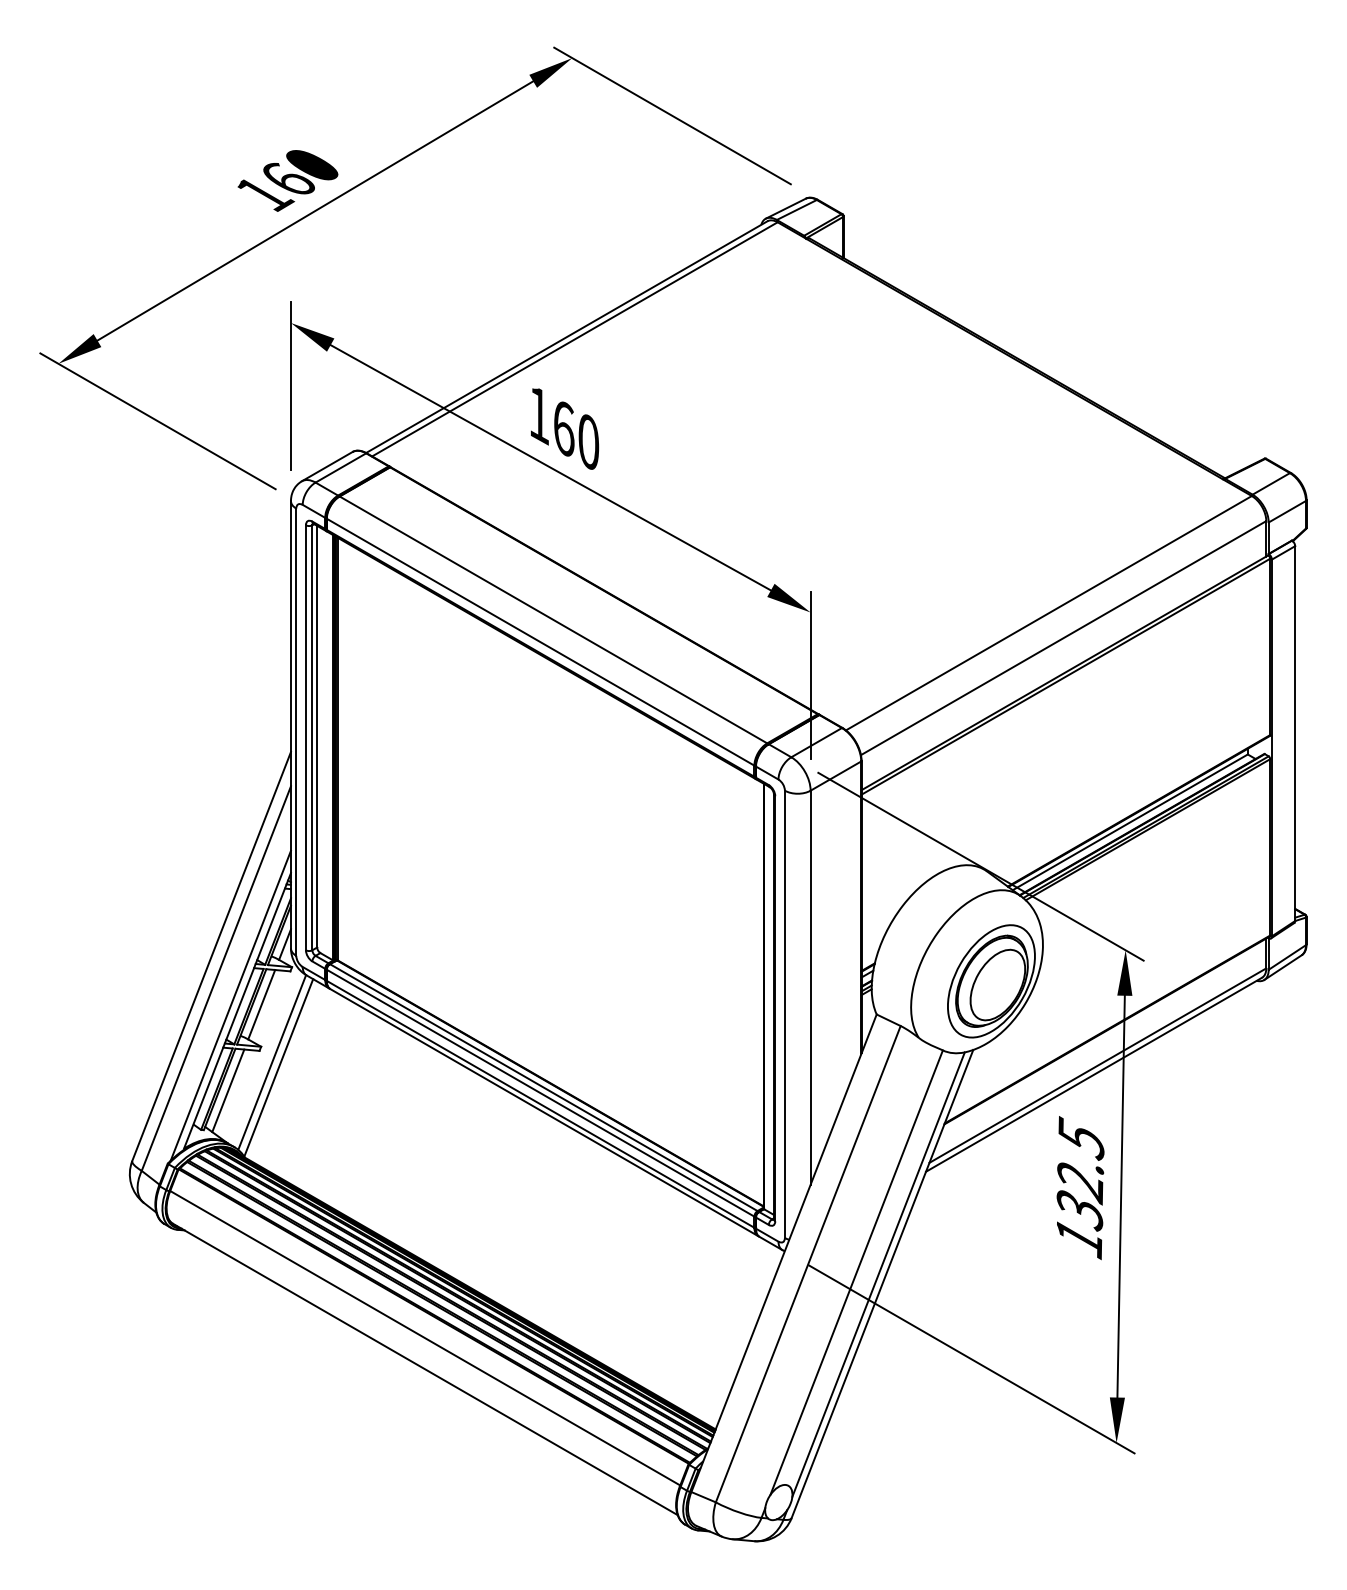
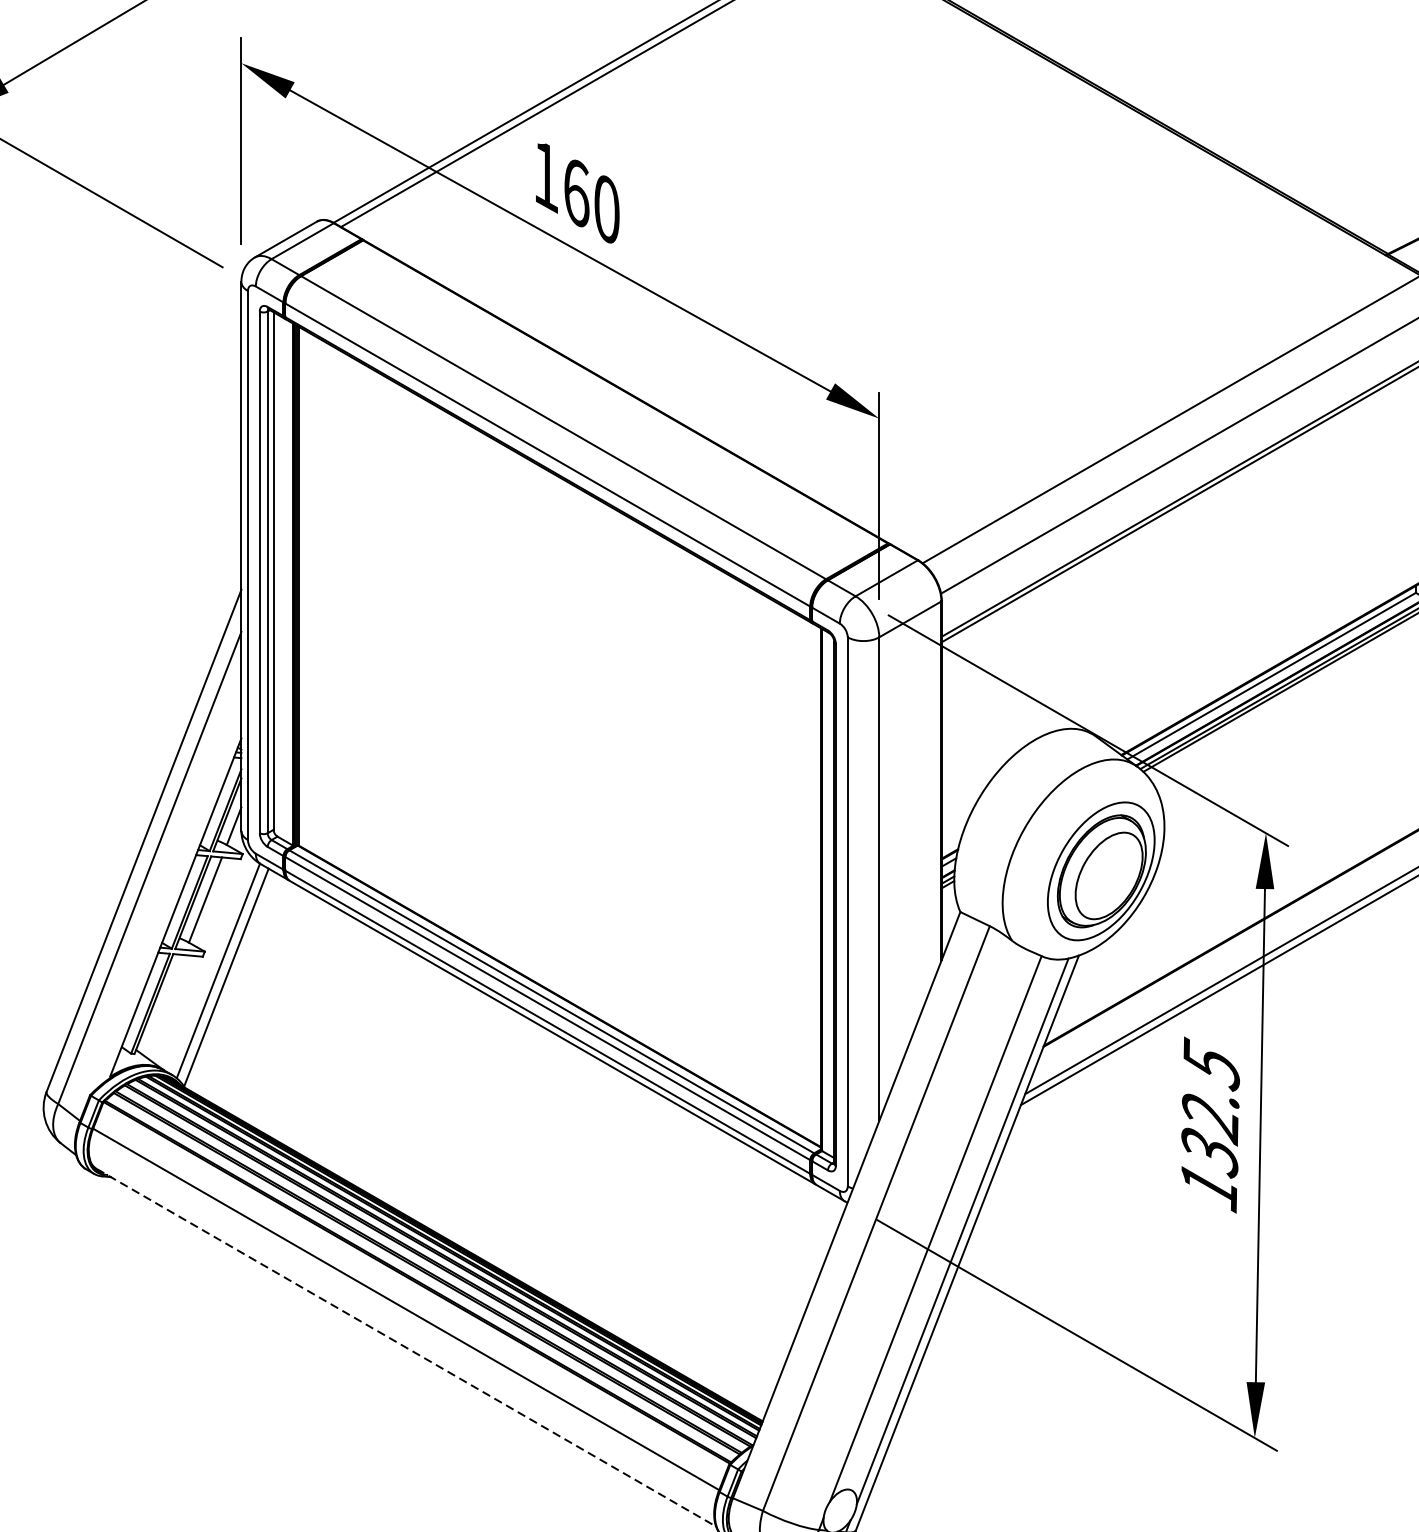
line: (230, 1005) -> (167, 901), removed
line: (228, 1090) -> (164, 1005), removed
line: (425, 1369) -> (406, 1347), solid -> dashed

